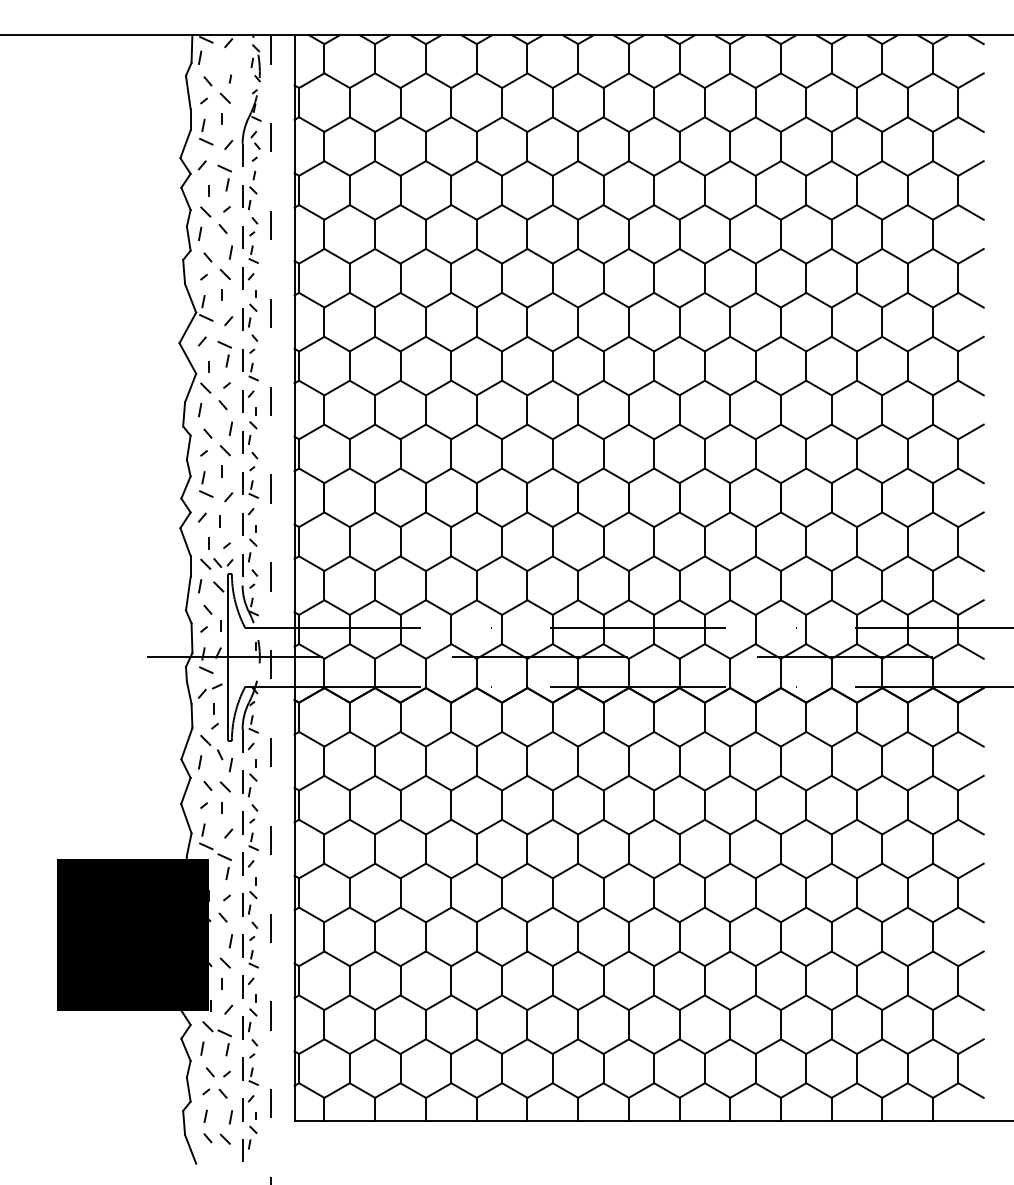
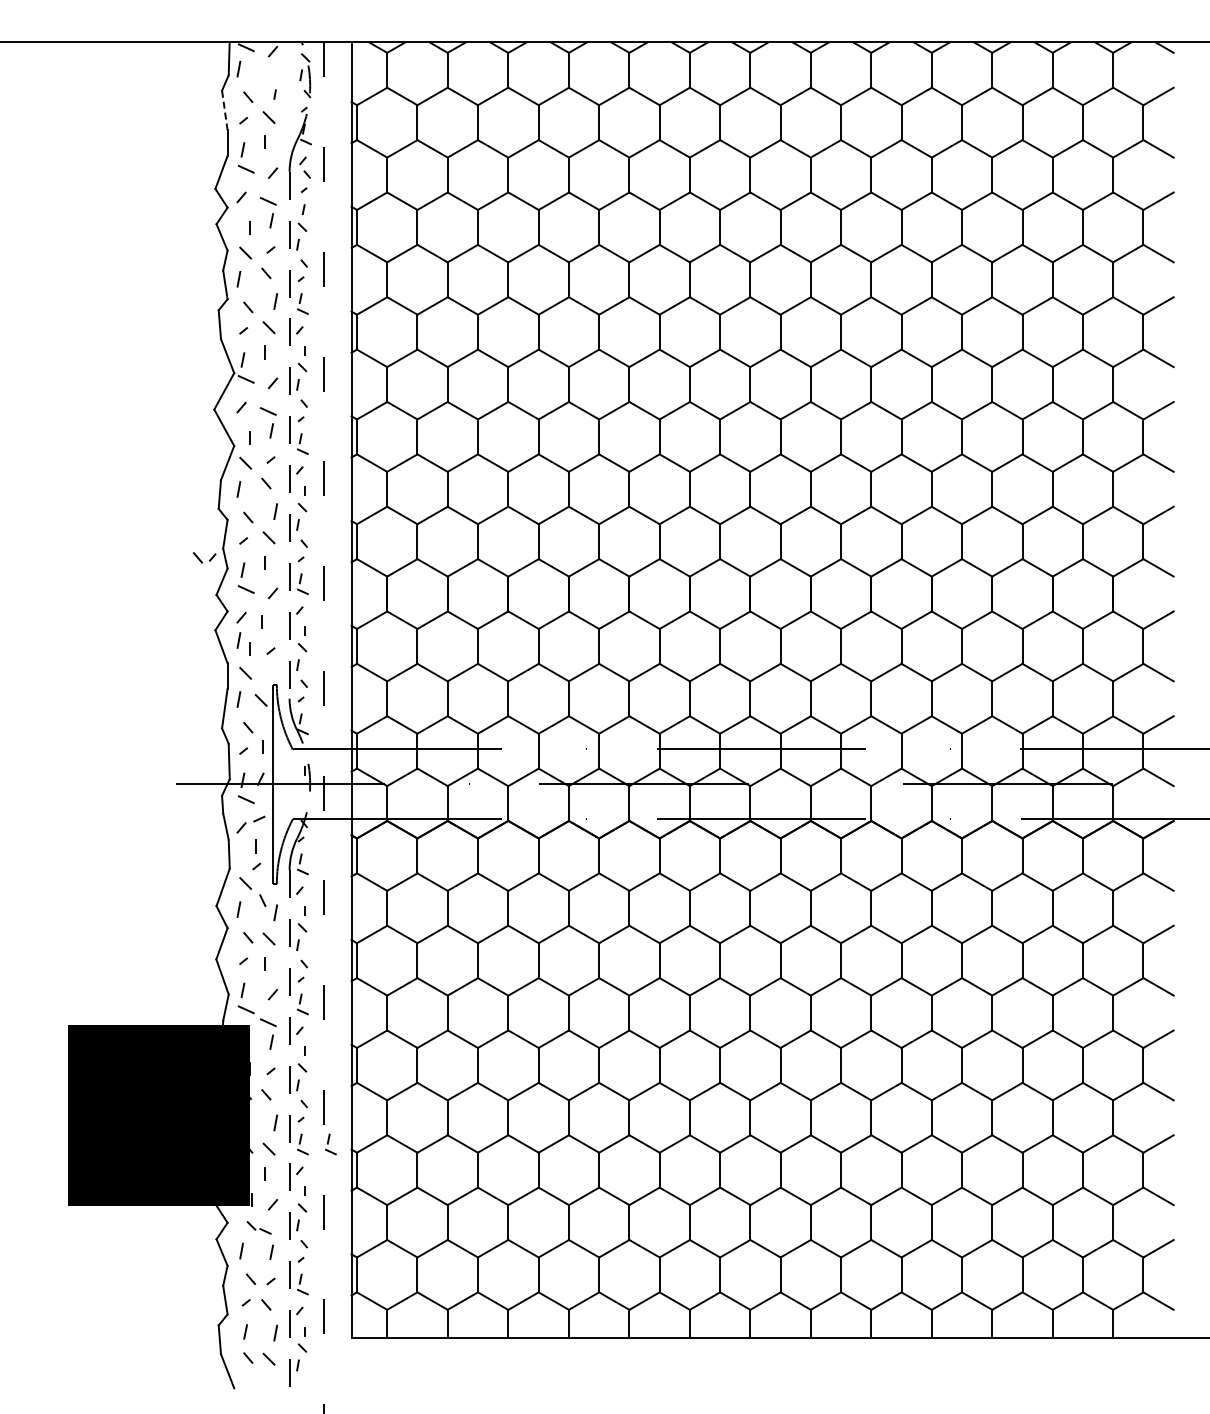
line: (188, 92) -> (224, 110), solid -> dashed
line: (199, 536) -> (238, 640), added
part: (223, 562) -> (204, 557), moved
part: (276, 959) -> (330, 1144), added
part: (216, 1028) -> (258, 1227), size x0.7

